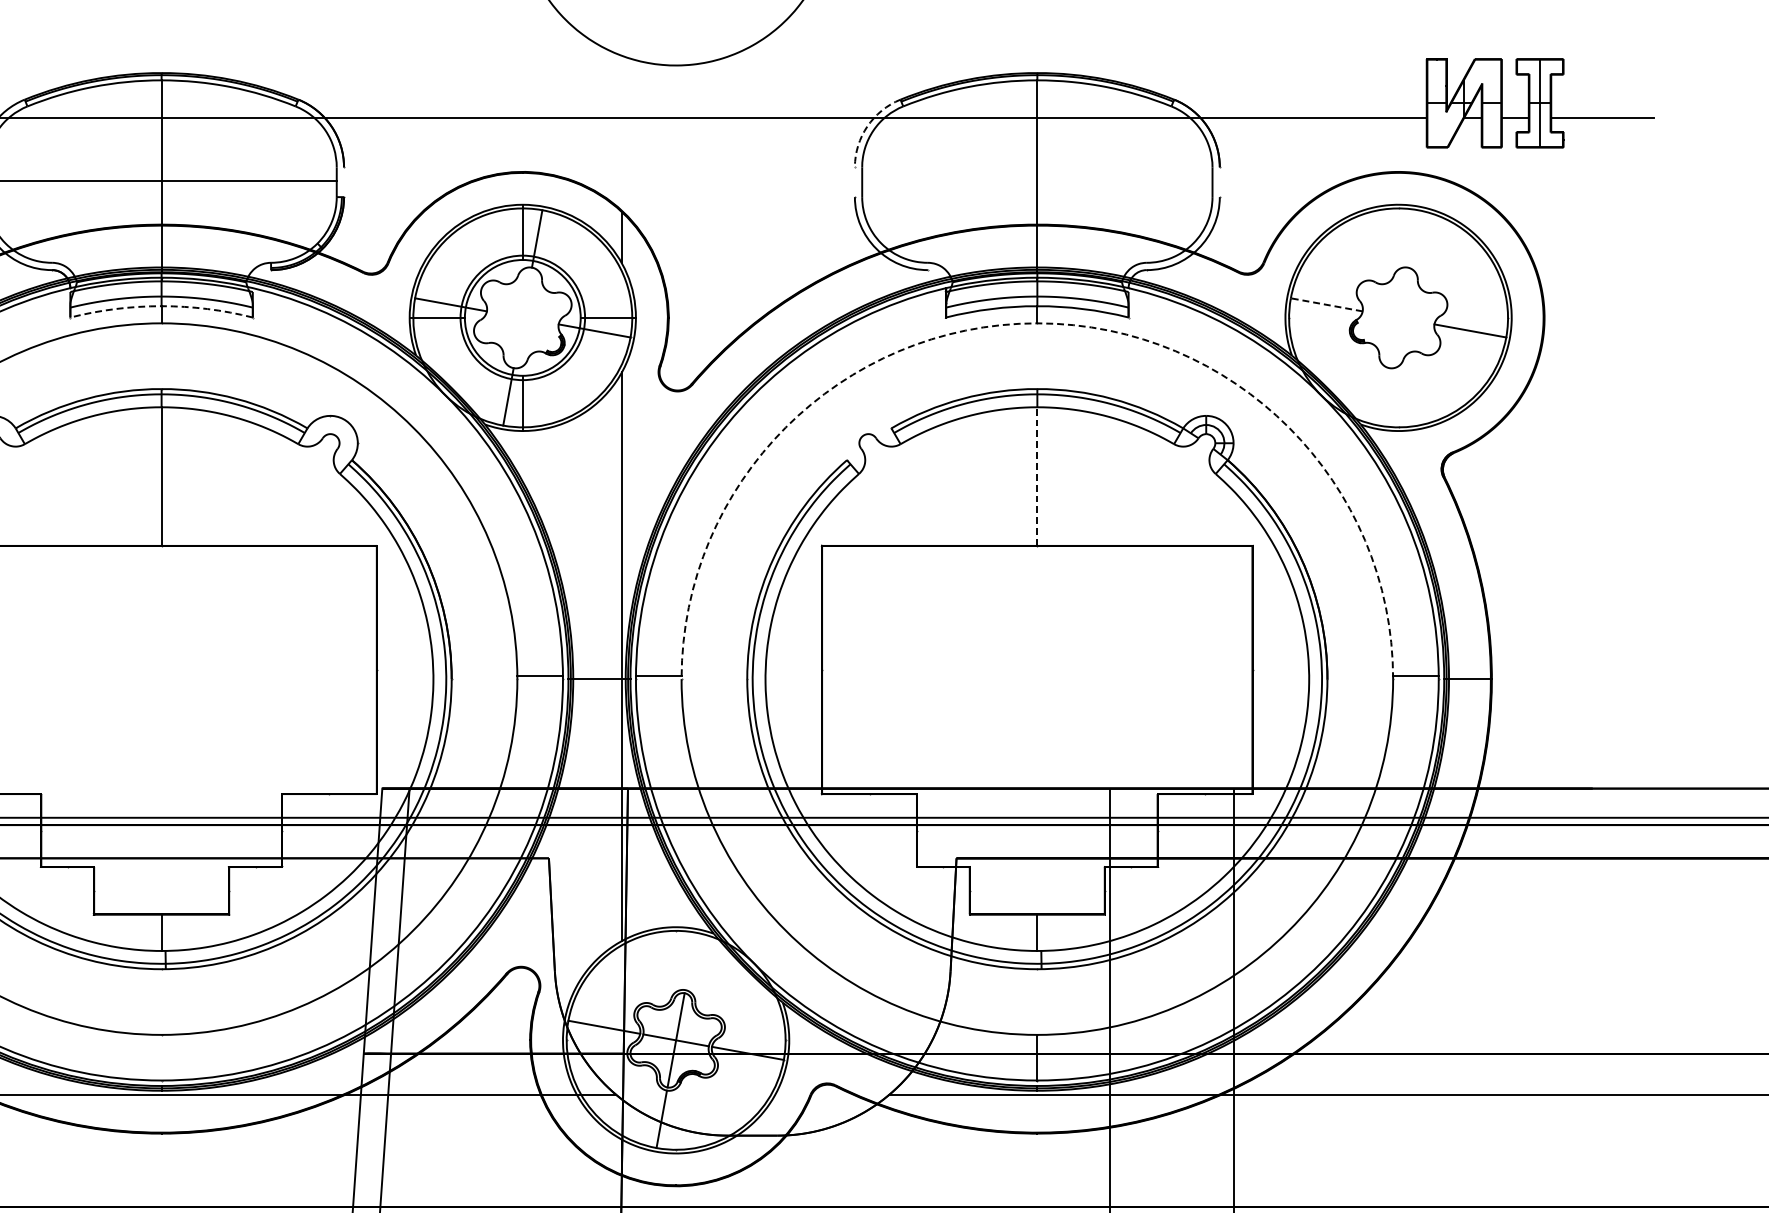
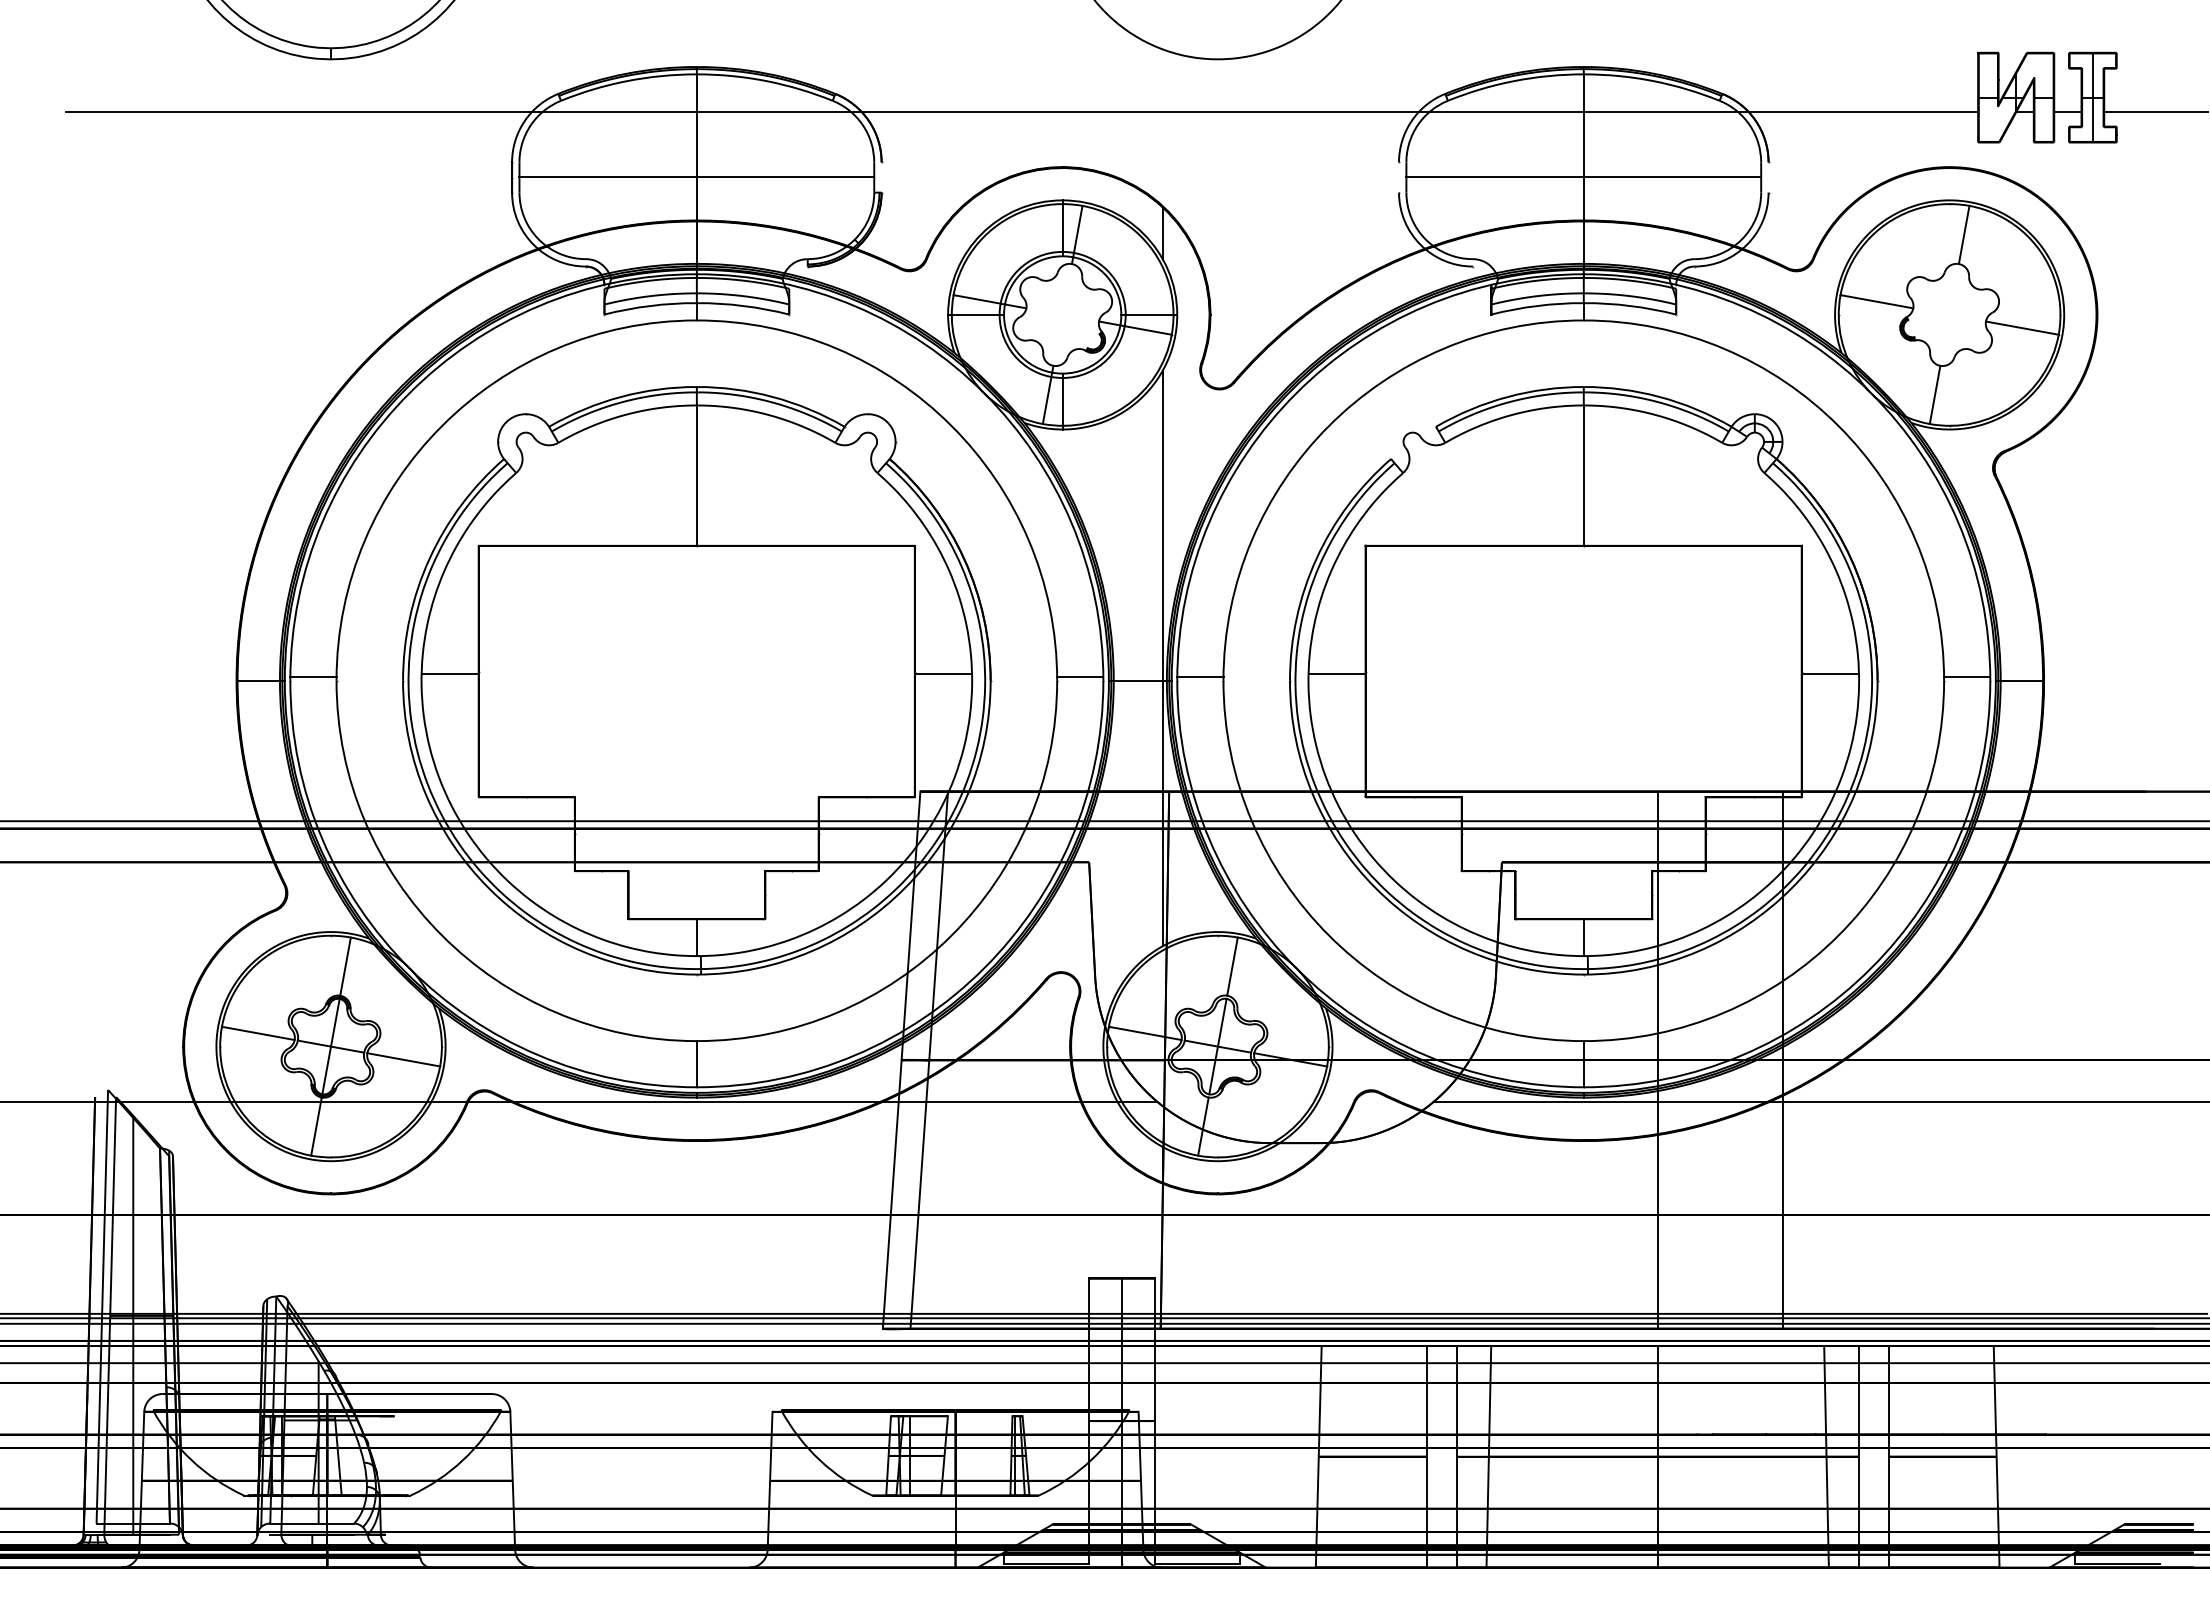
arc: (867, 126) -> (1411, 121), dashed -> solid
line: (1037, 181) -> (1583, 176), added
line: (1412, 238) -> (1963, 234), added
line: (1326, 304) -> (1876, 301), dashed -> solid
arc: (161, 306) -> (696, 303), dashed -> solid
arc: (1037, 323) -> (1583, 320), dashed -> solid
line: (1383, 396) -> (1934, 394), added
line: (1037, 476) -> (1583, 475), dashed -> solid
line: (405, 671) -> (943, 673), added
line: (793, 671) -> (1336, 673), added
line: (1280, 671) -> (1830, 673), added
line: (690, 961) -> (1232, 966), added
line: (161, 1058) -> (696, 1064), added

